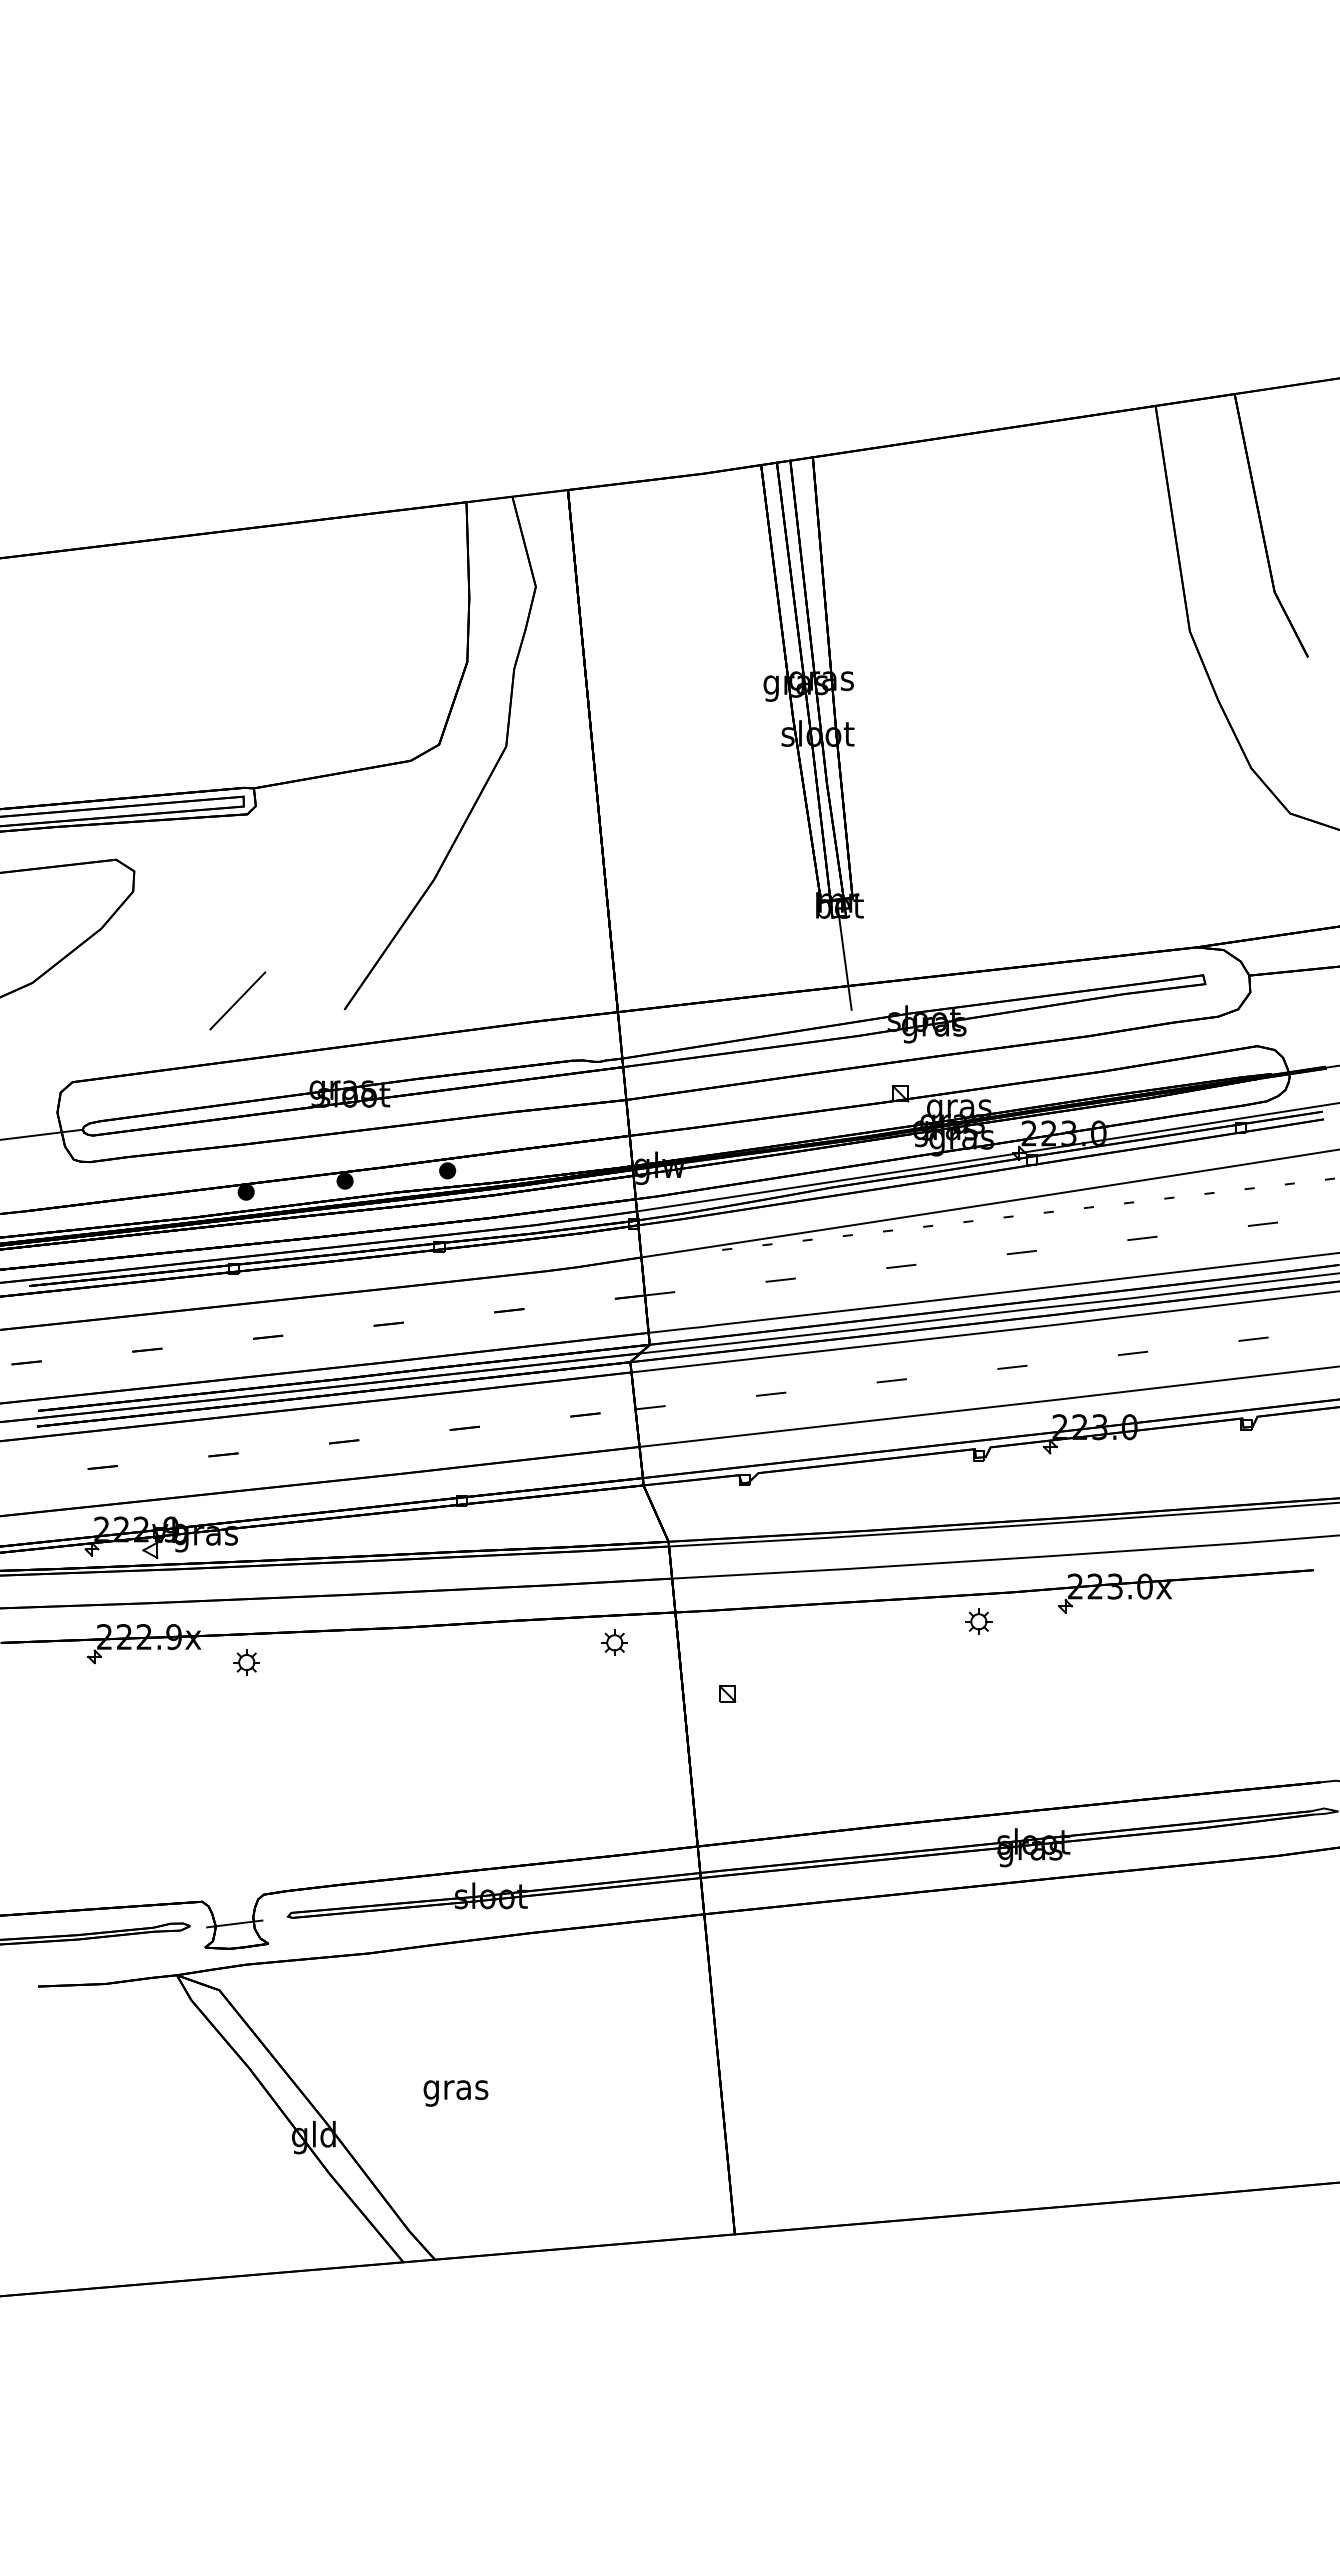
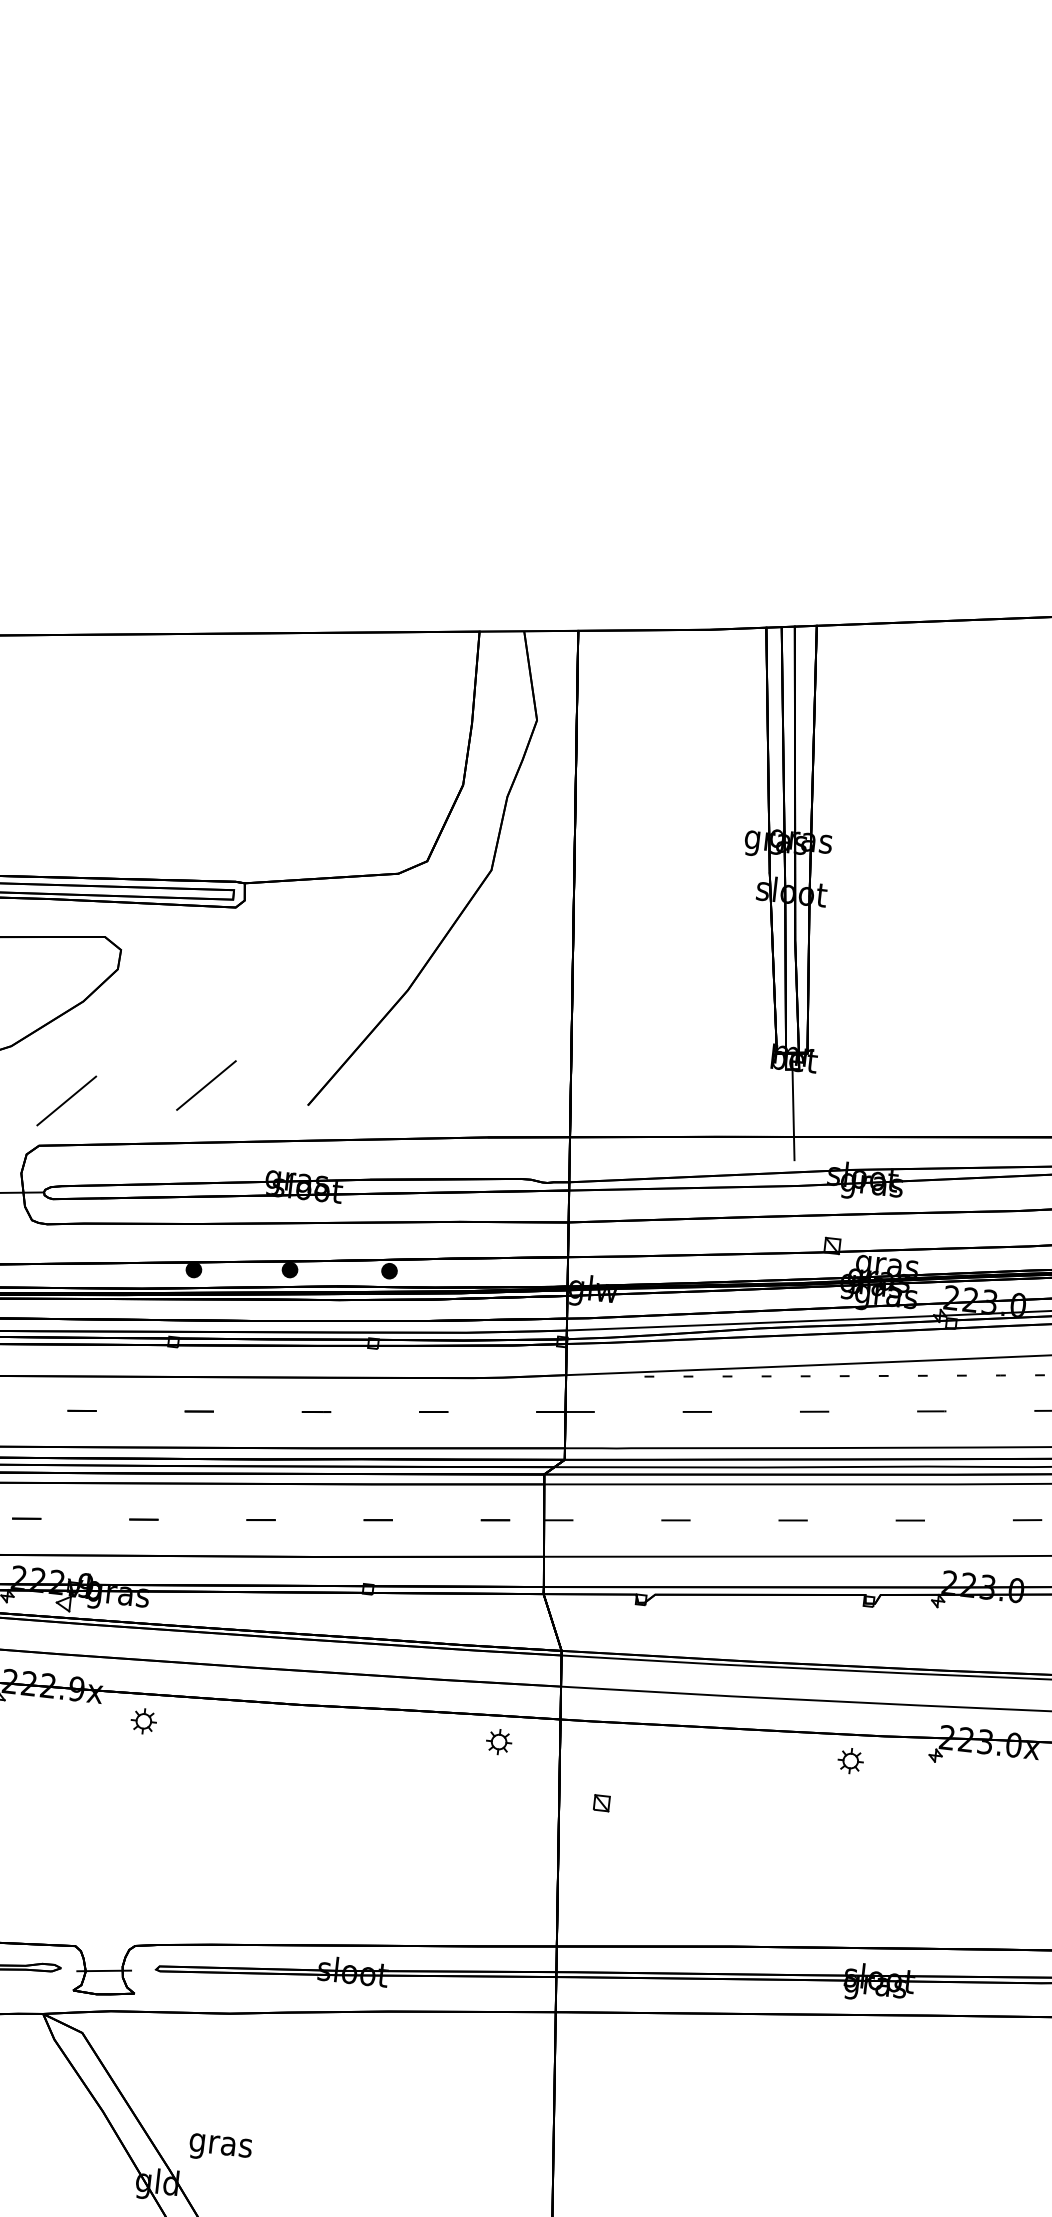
line: (95, 1032) -> (66, 1100), added
text: (455, 2093) -> (220, 2148), moved

